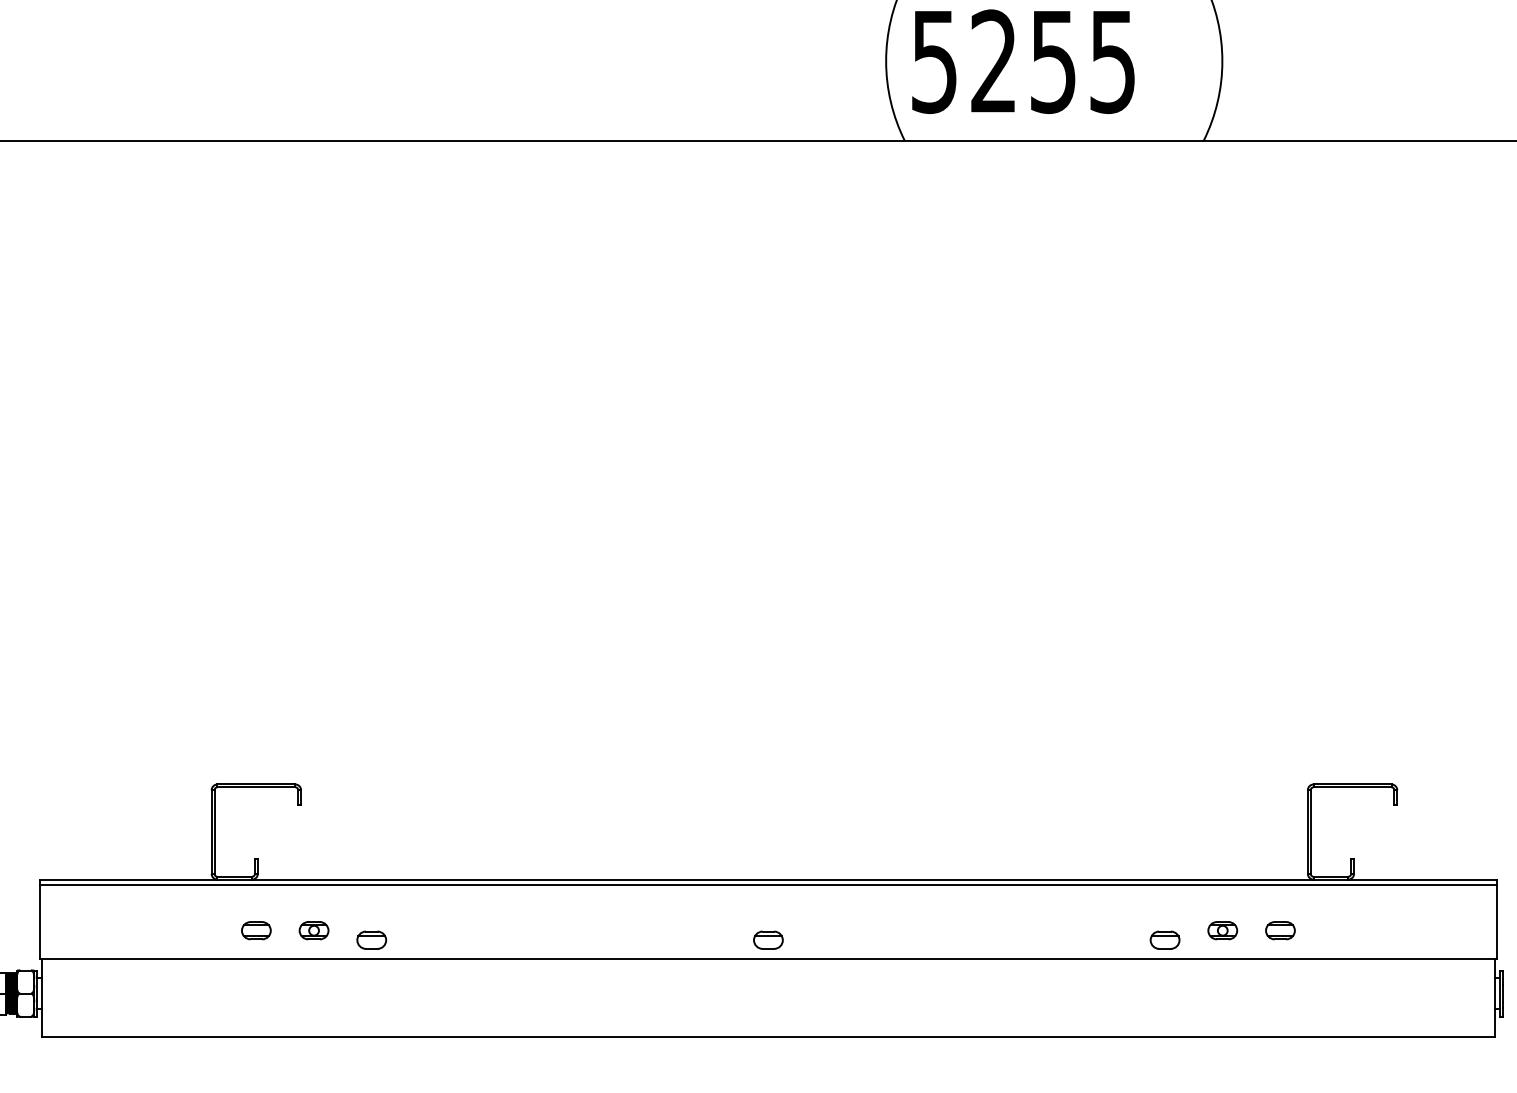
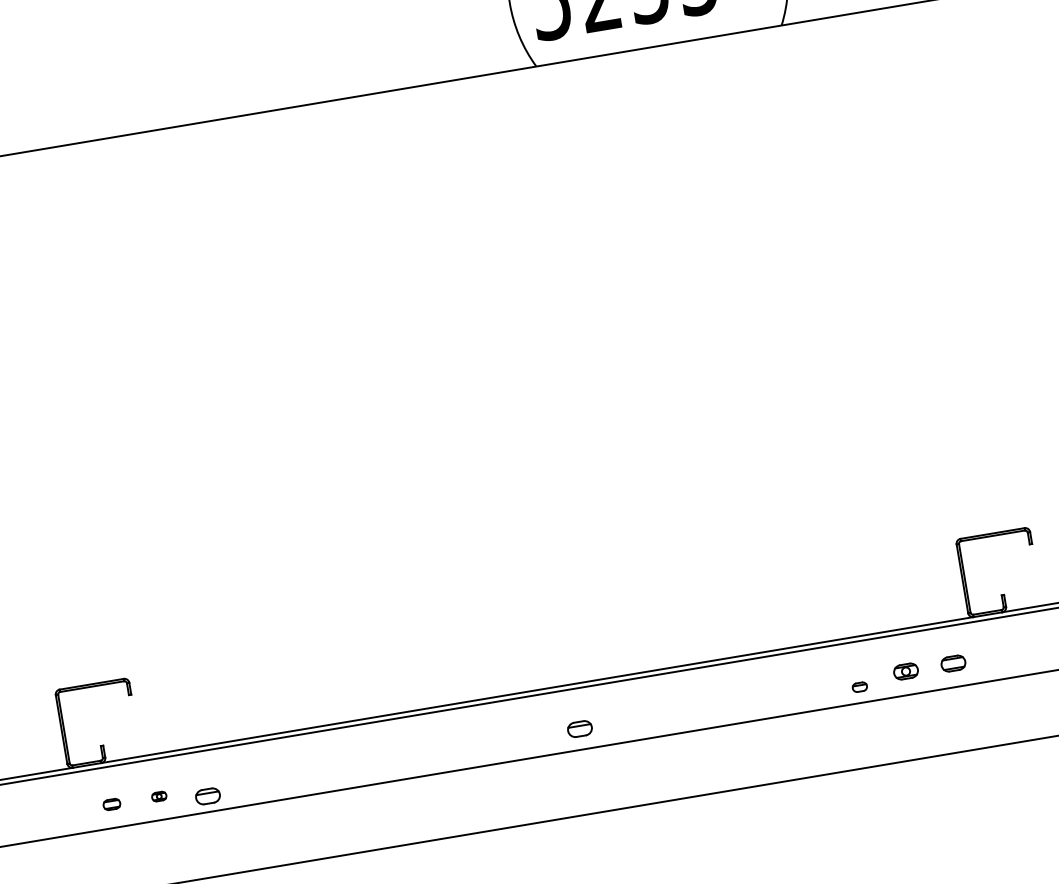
part: (256, 930) -> (111, 804), size x0.7
part: (313, 930) -> (158, 796), size x0.6
part: (768, 939) -> (579, 728), moved
part: (1164, 939) -> (859, 686), size x0.6

